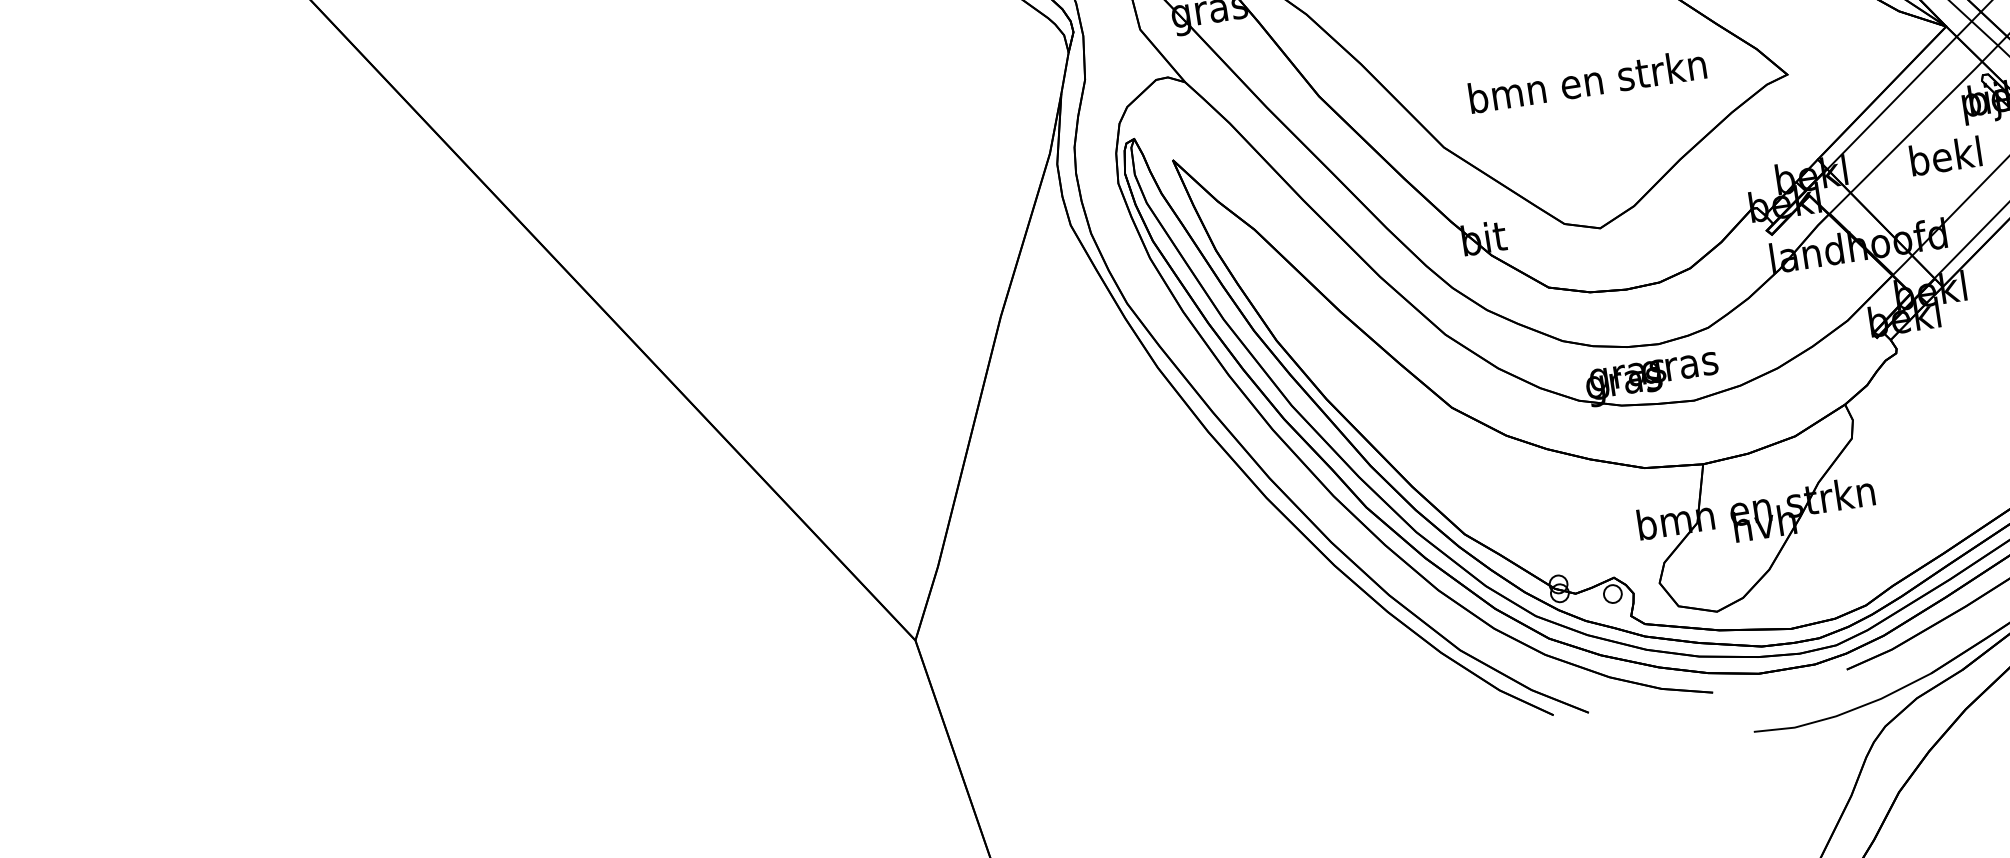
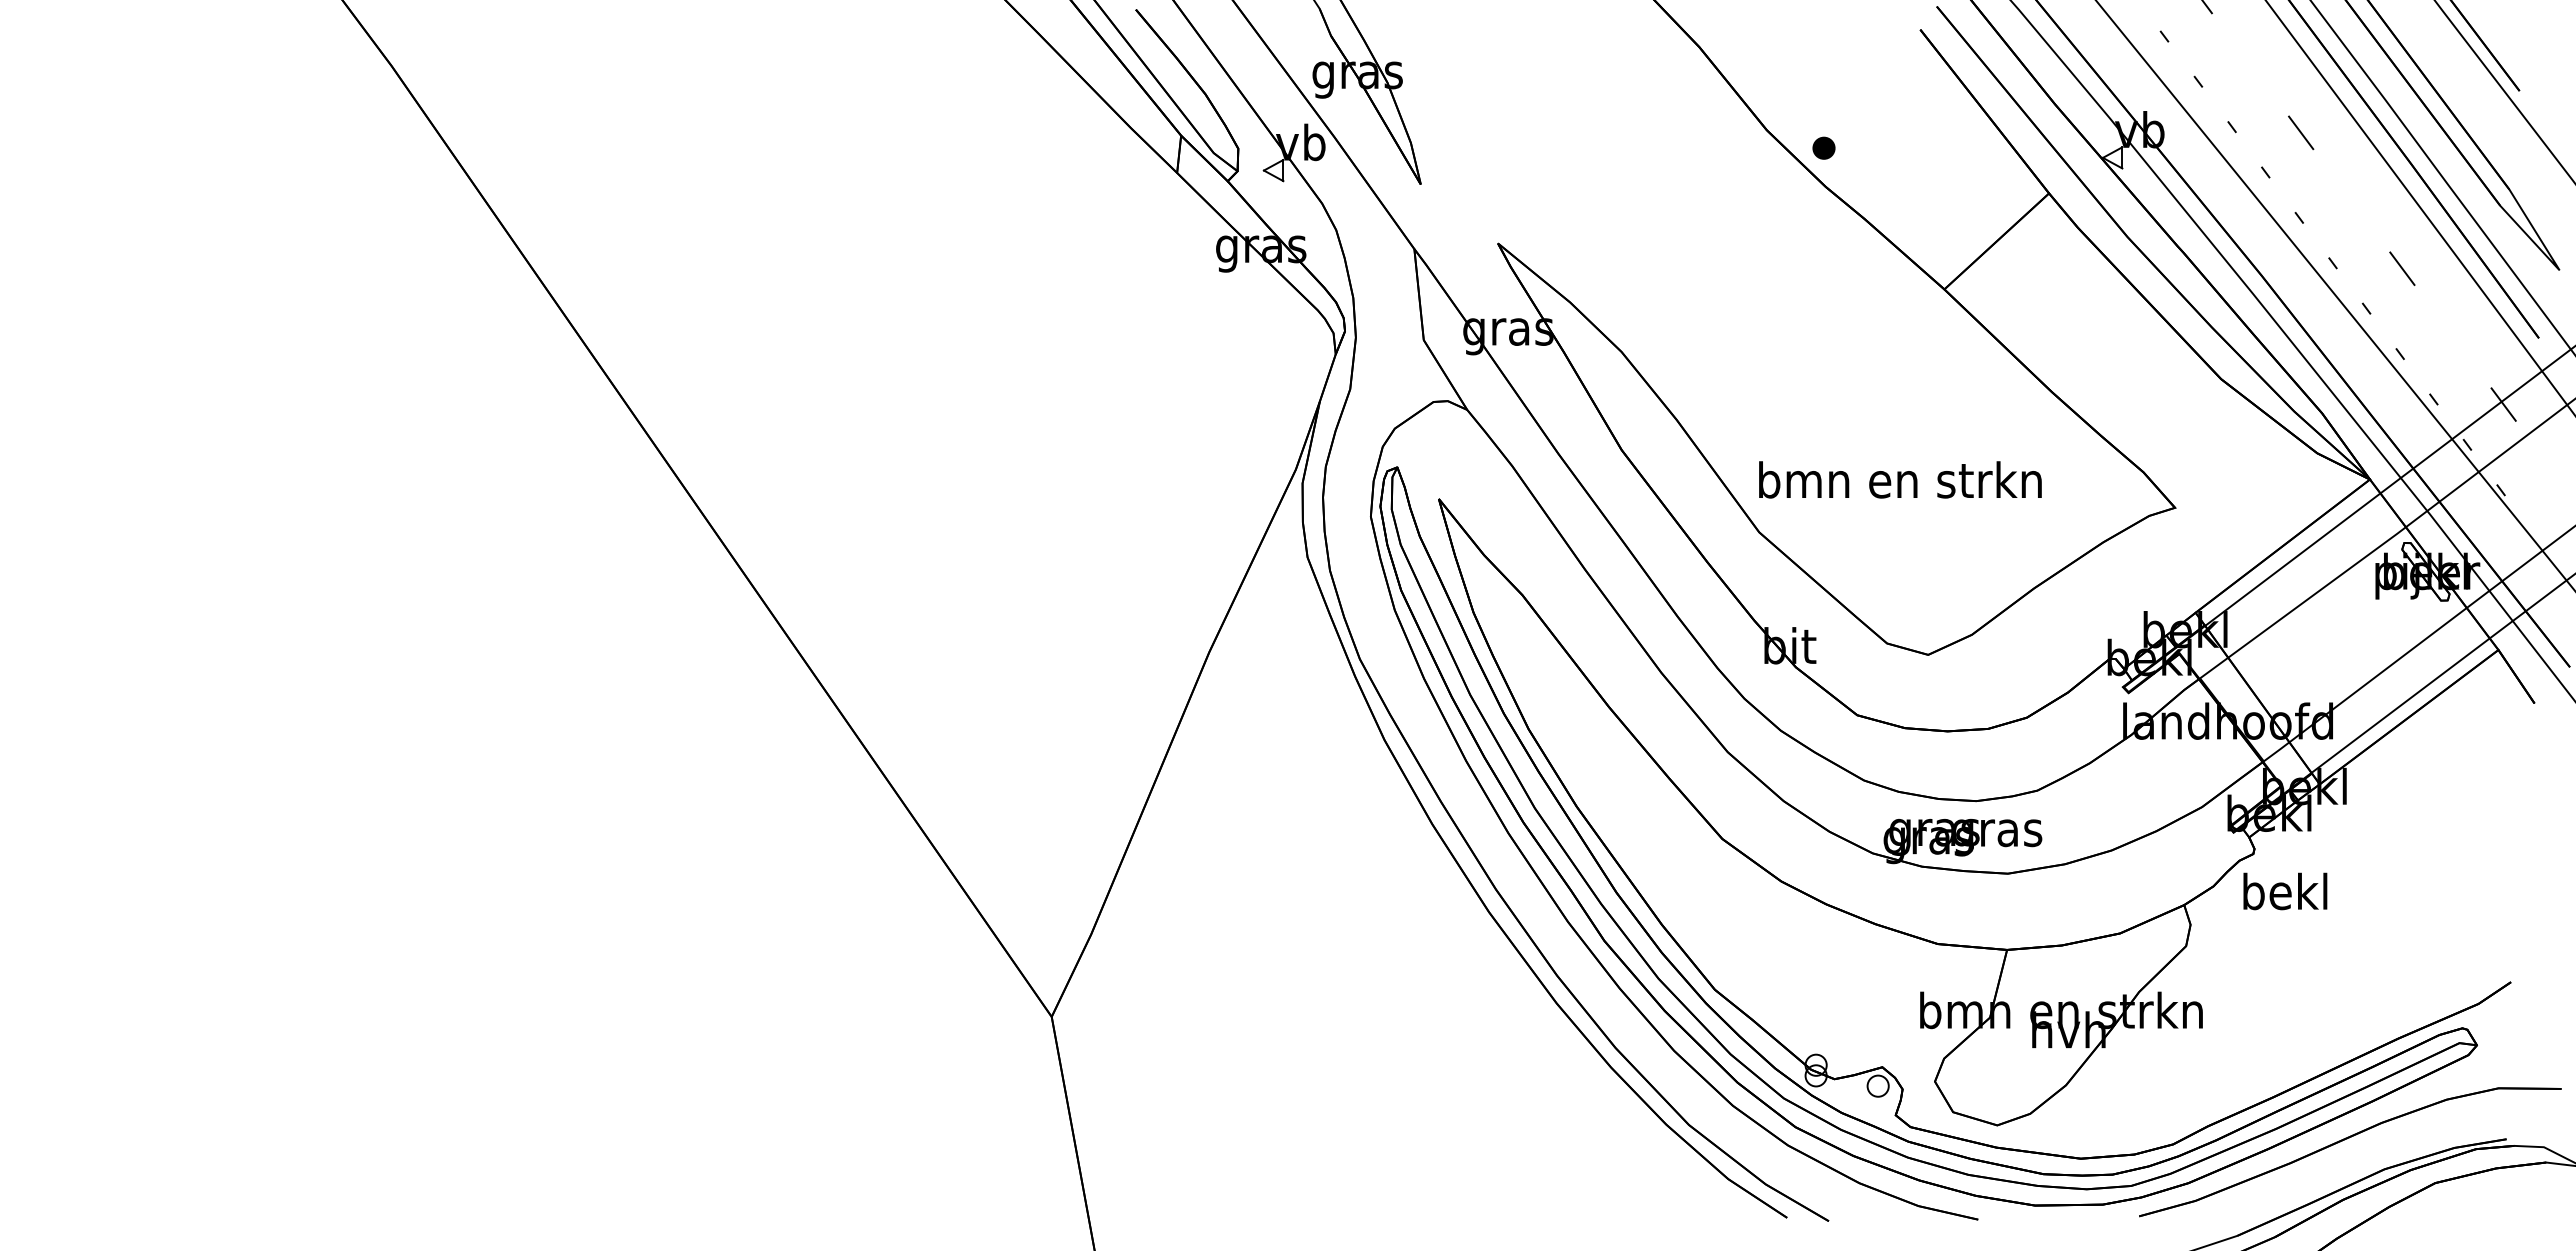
text: (1587, 80) -> (1900, 479), moved
text: (1945, 156) -> (2285, 891), moved

